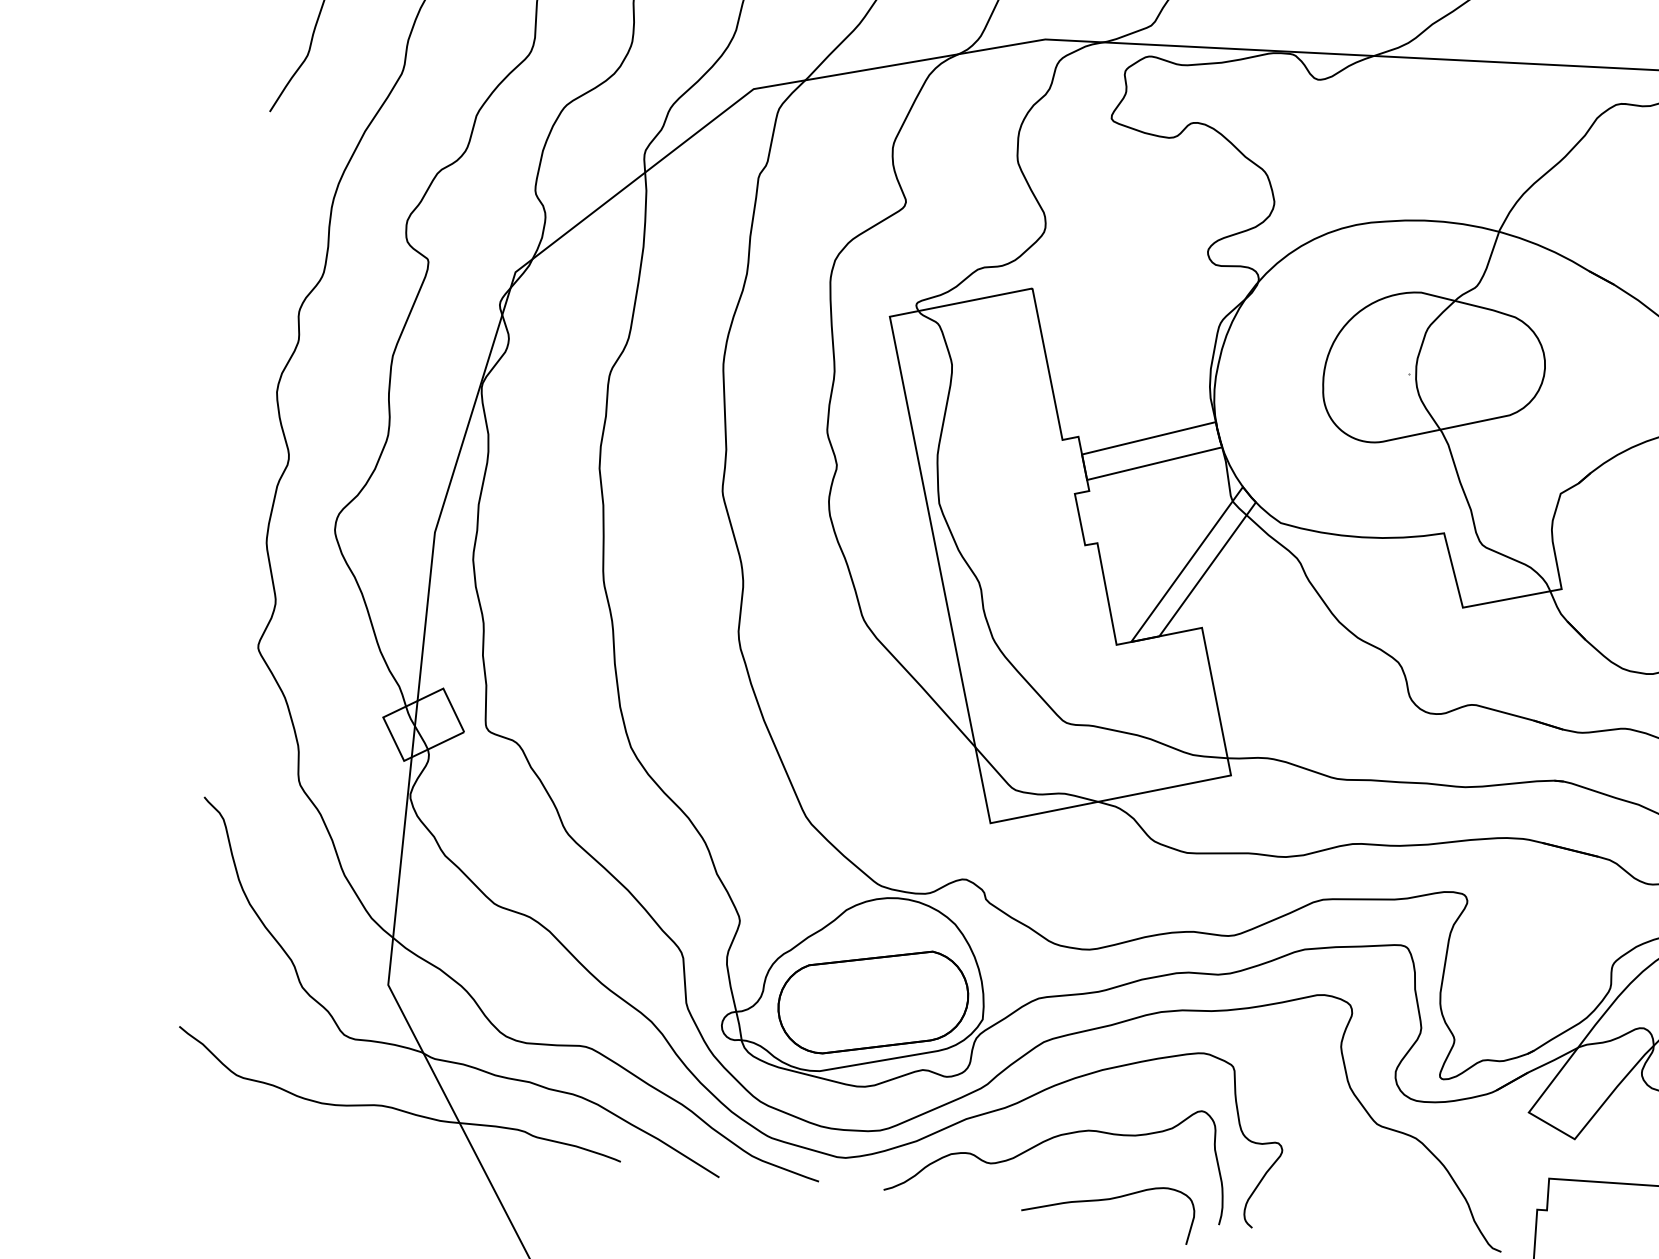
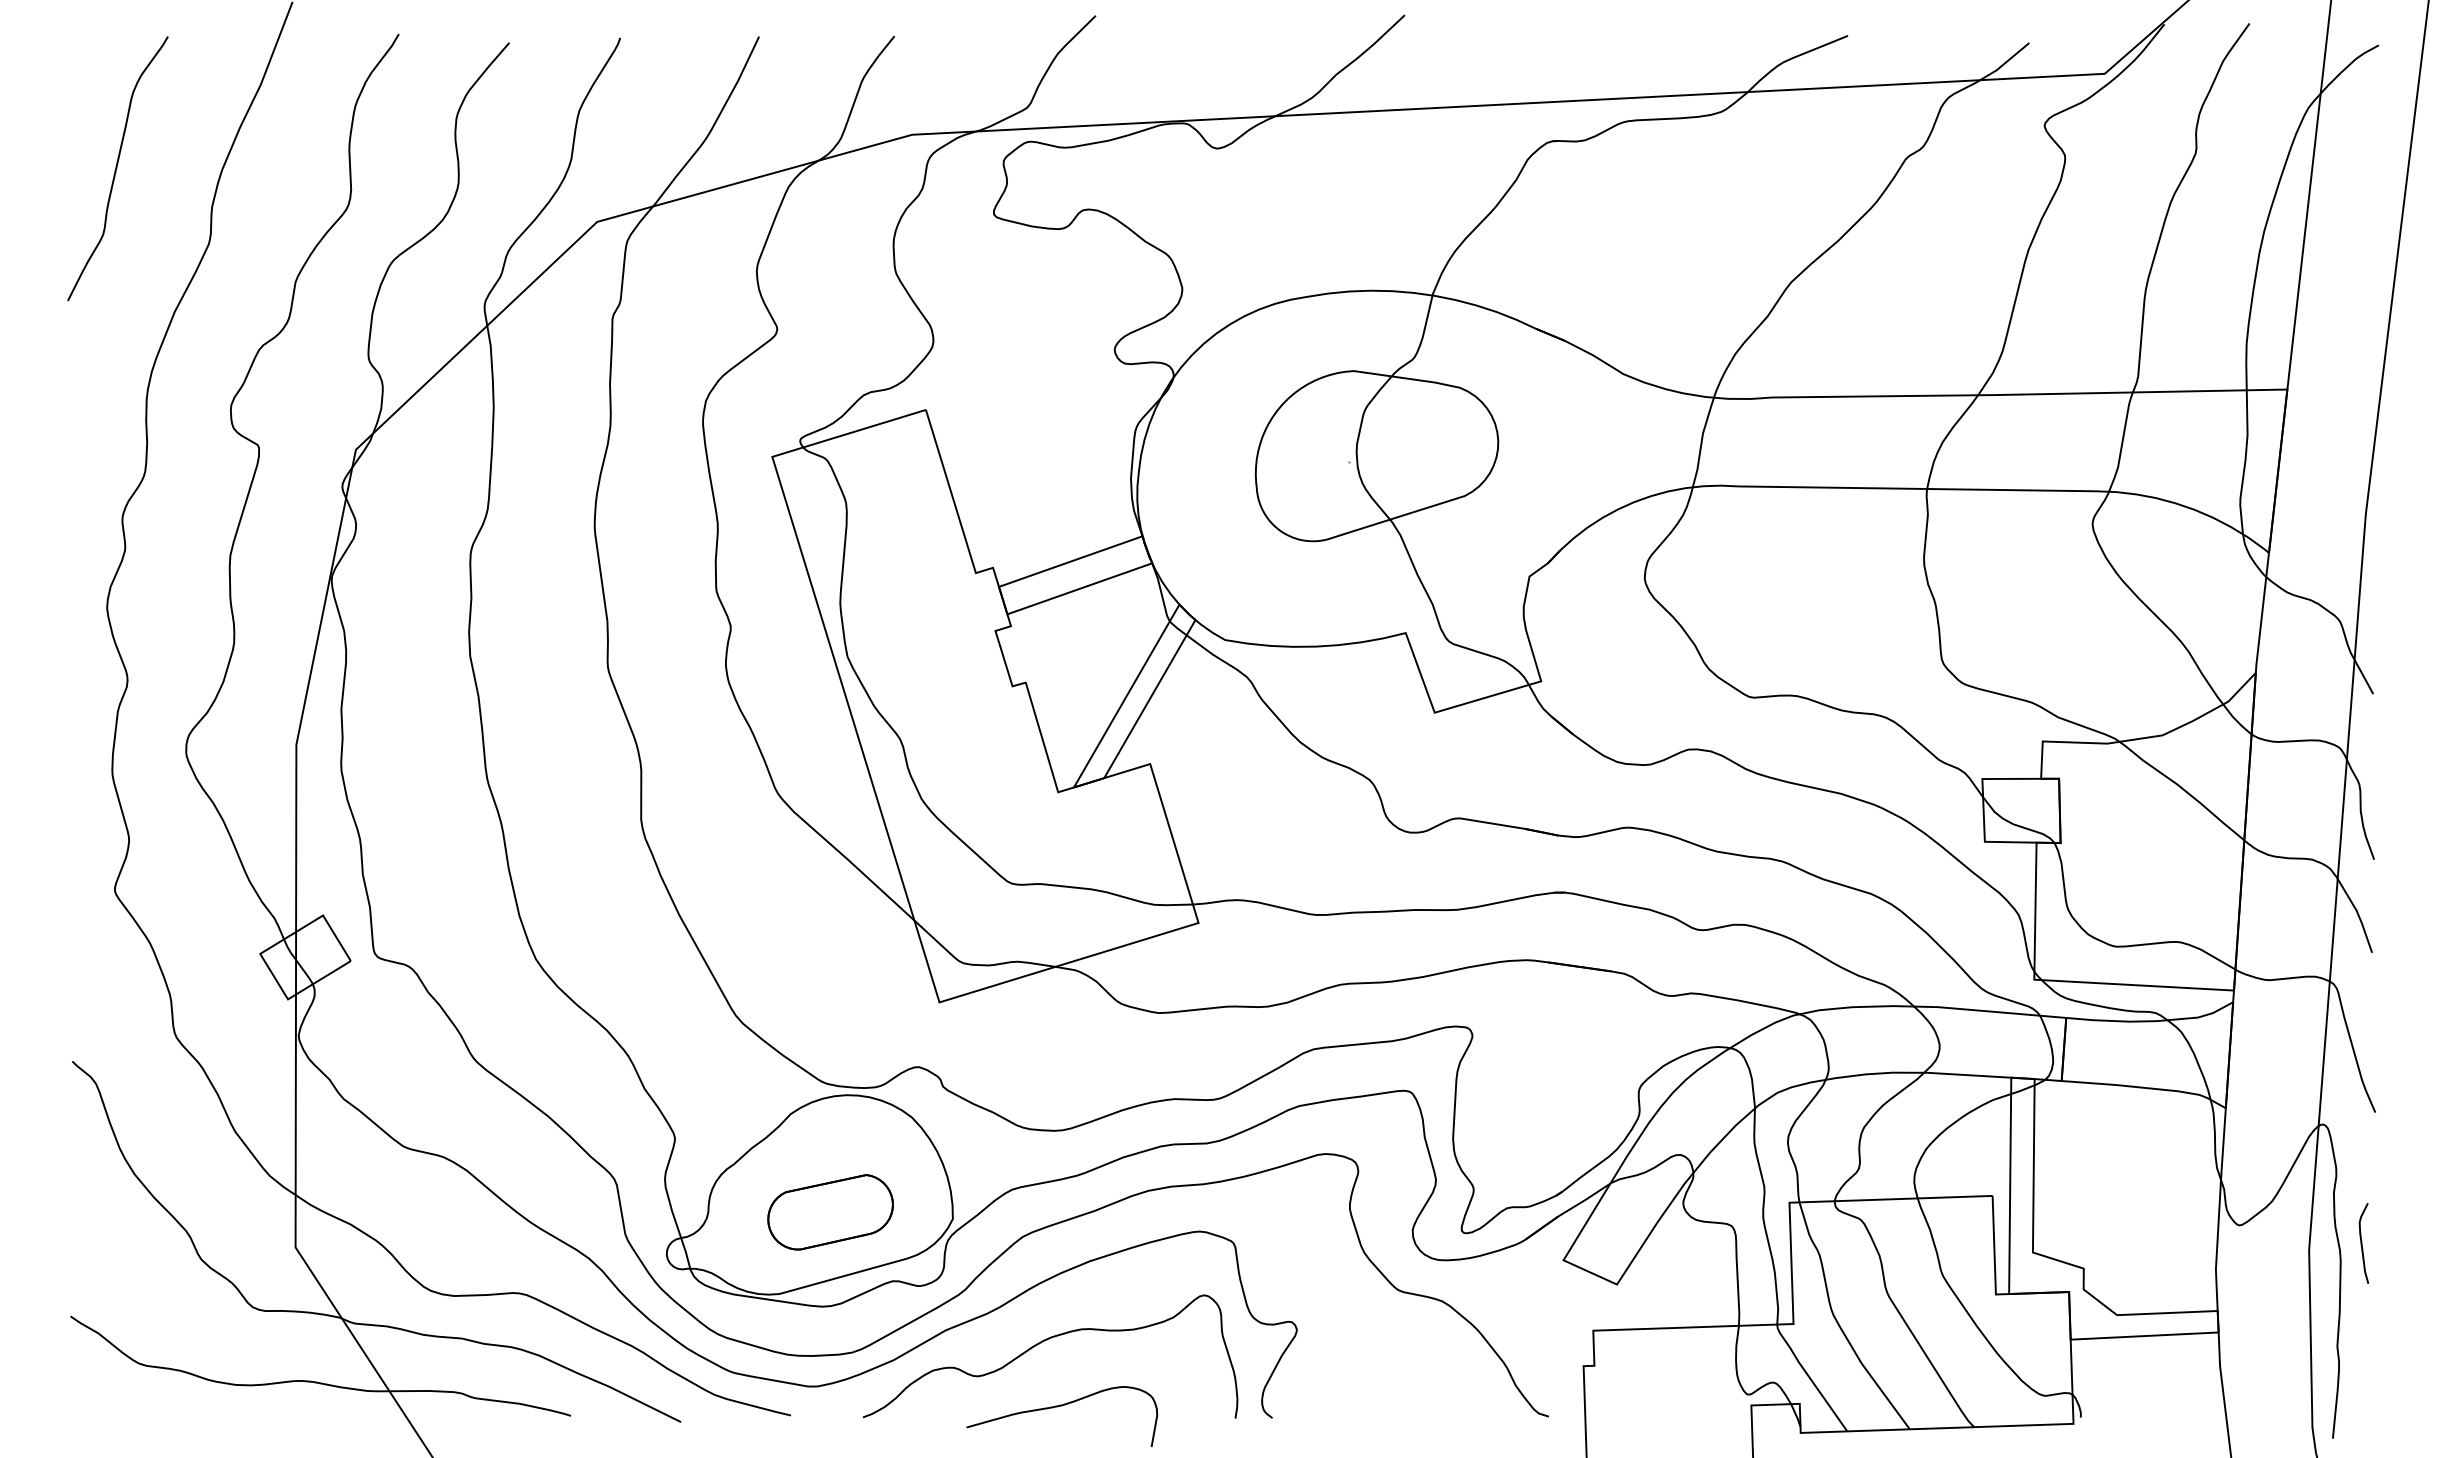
part: (873, 1002) -> (830, 1212), size x0.6
curve: (1109, 1200) -> (1062, 1406), moved

